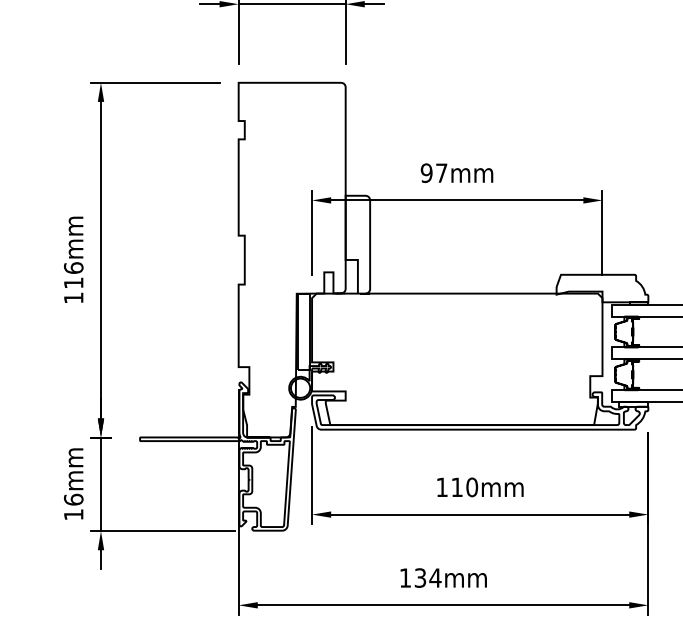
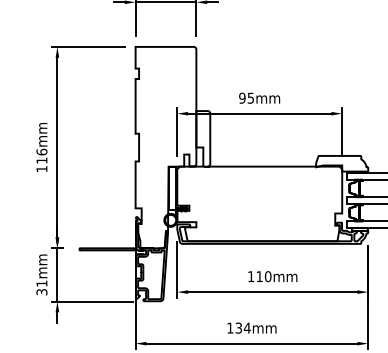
text: (440, 171) -> (250, 97), 97mm -> 95mm
text: (72, 506) -> (41, 287), 16mm -> 31mm

